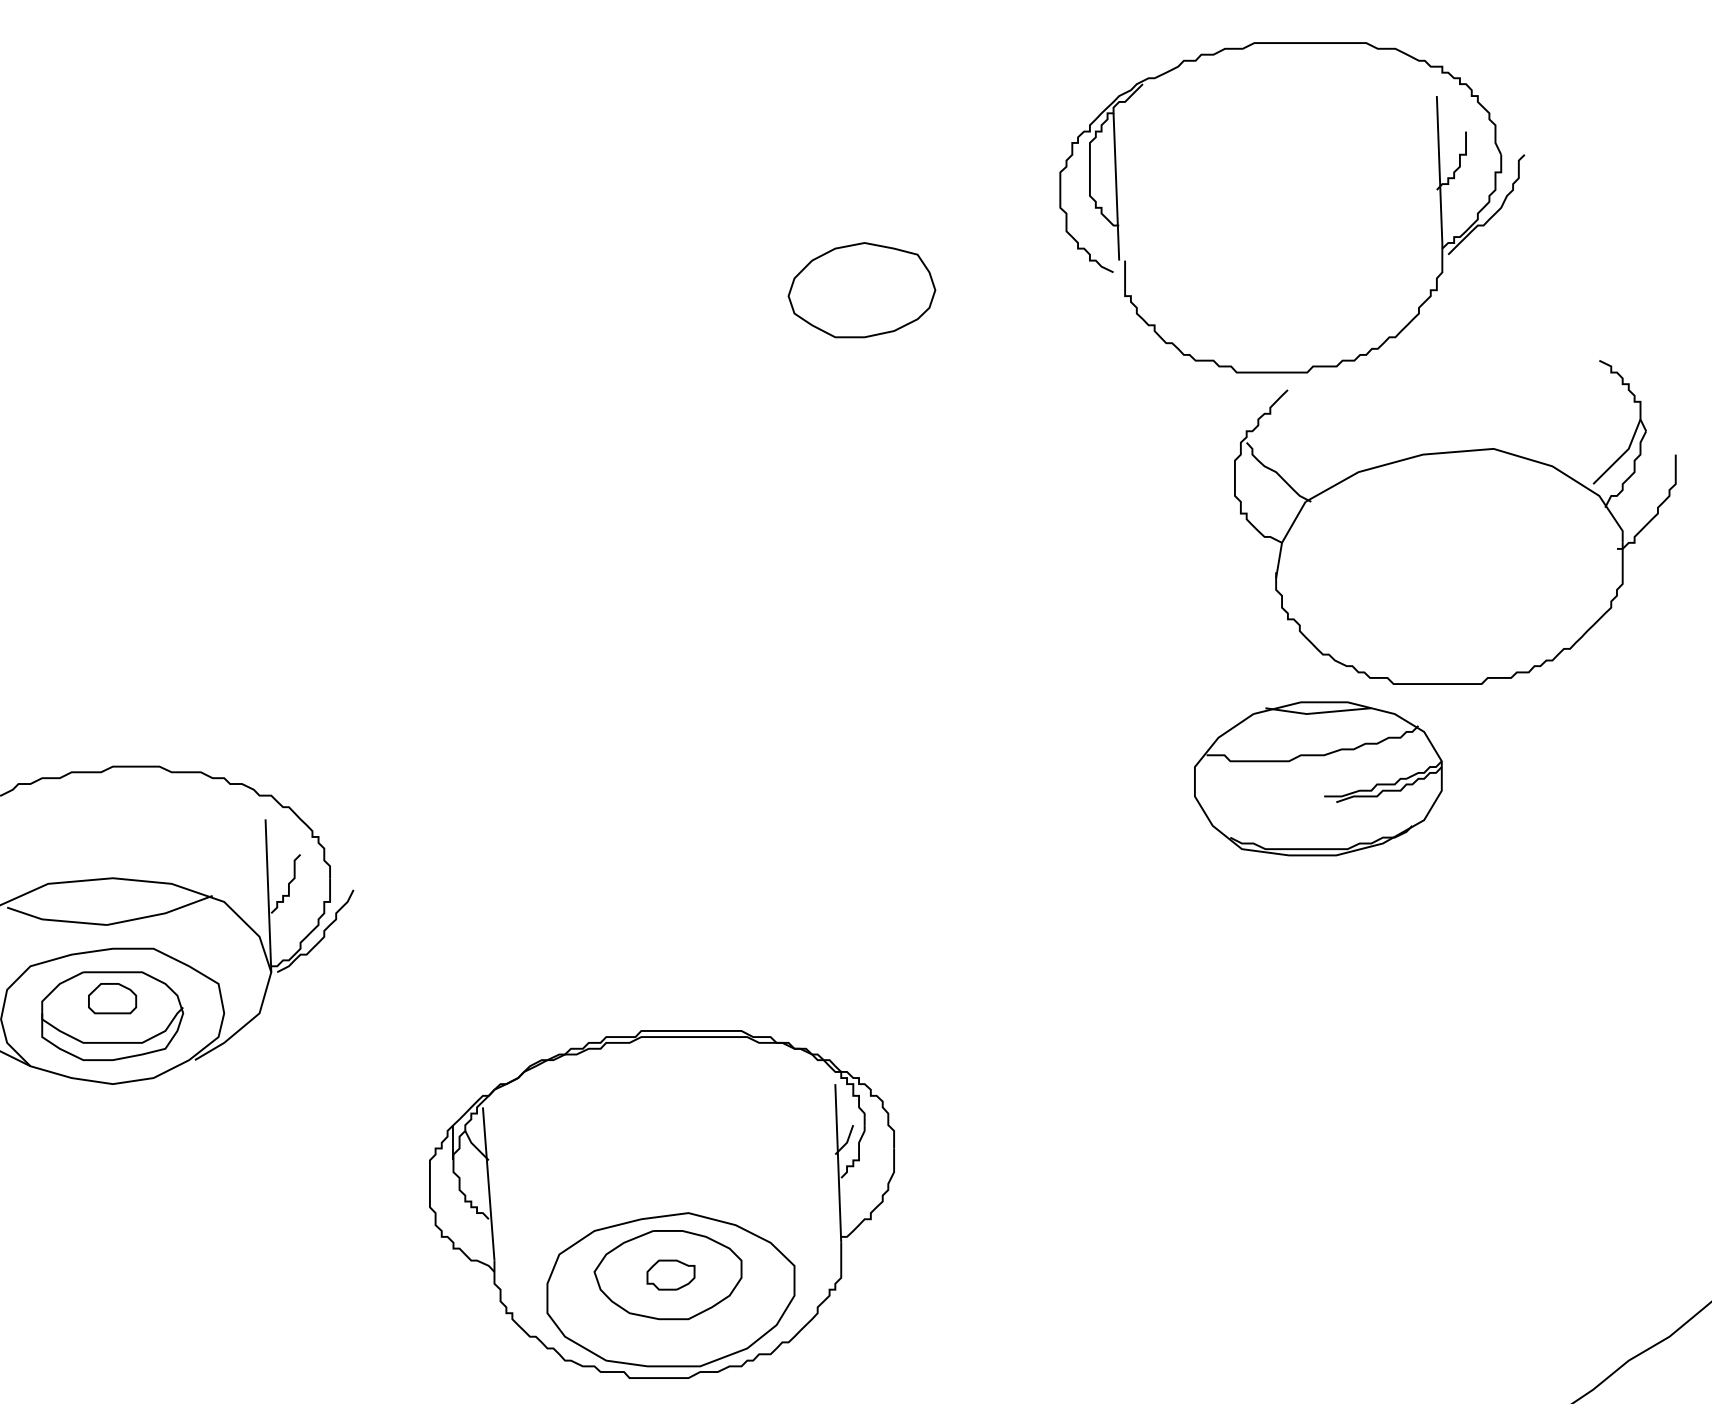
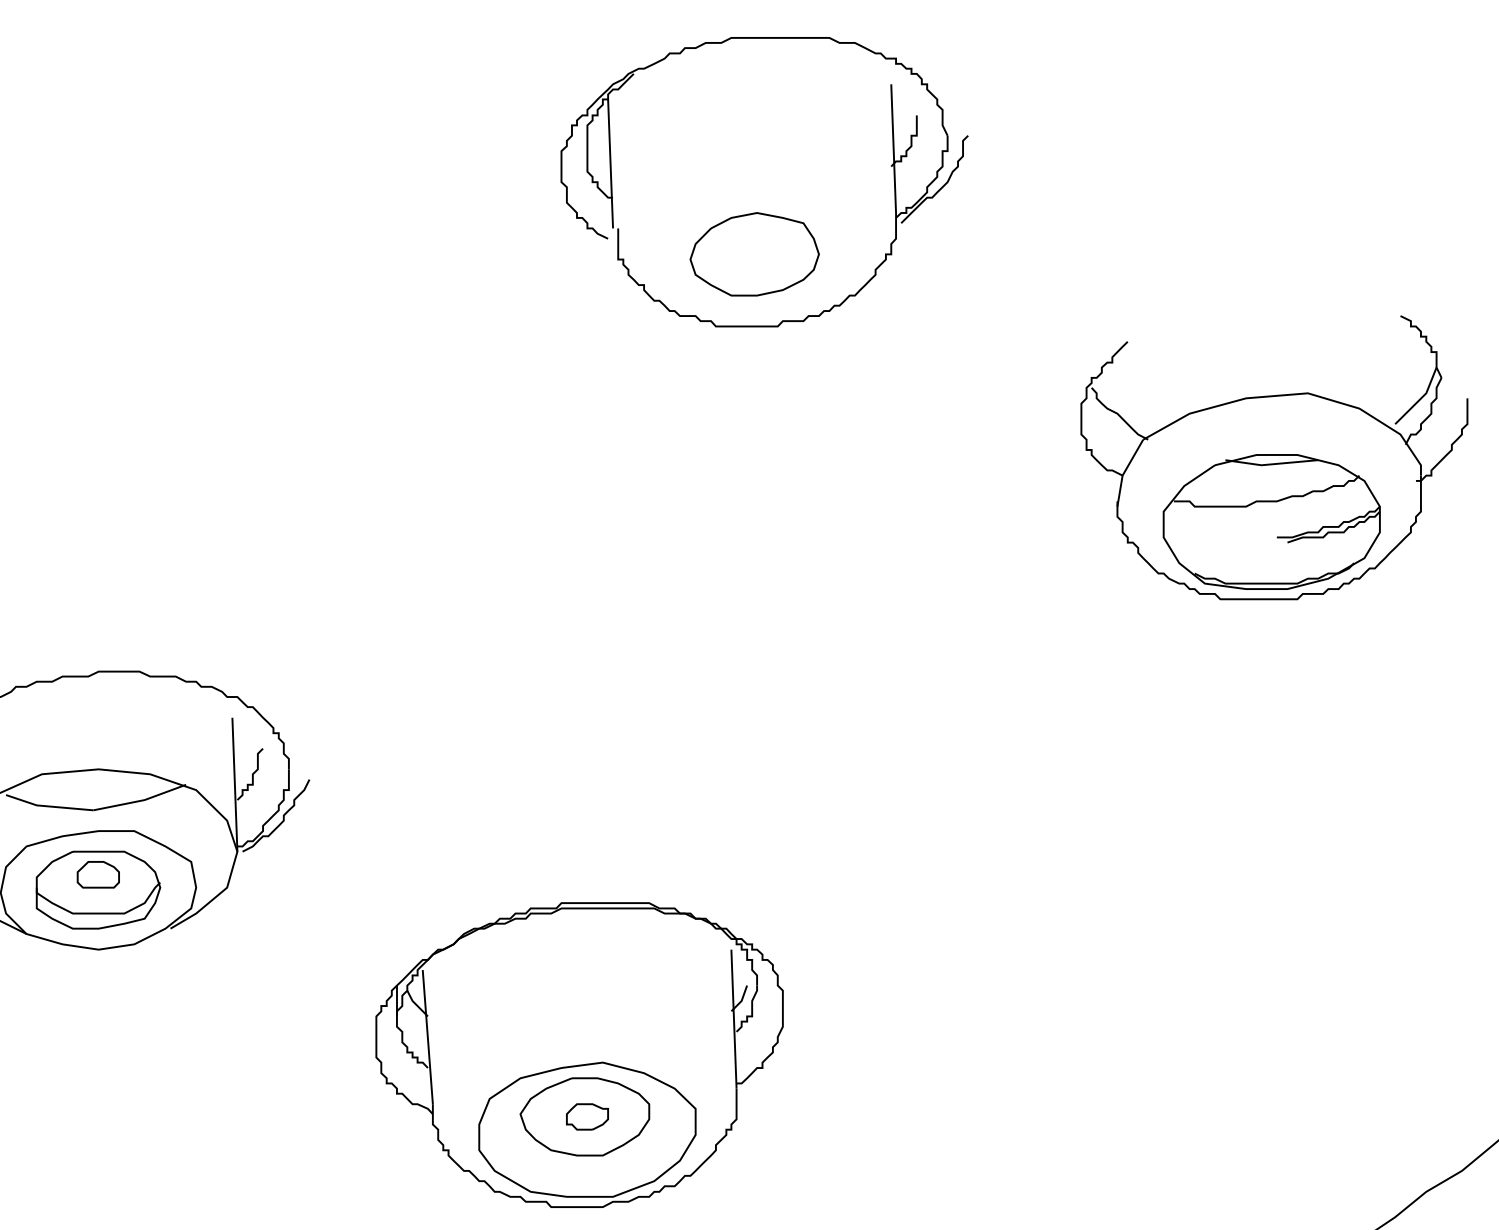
part: (1436, 189) -> (890, 166), moved
part: (1318, 778) -> (1271, 521), moved

